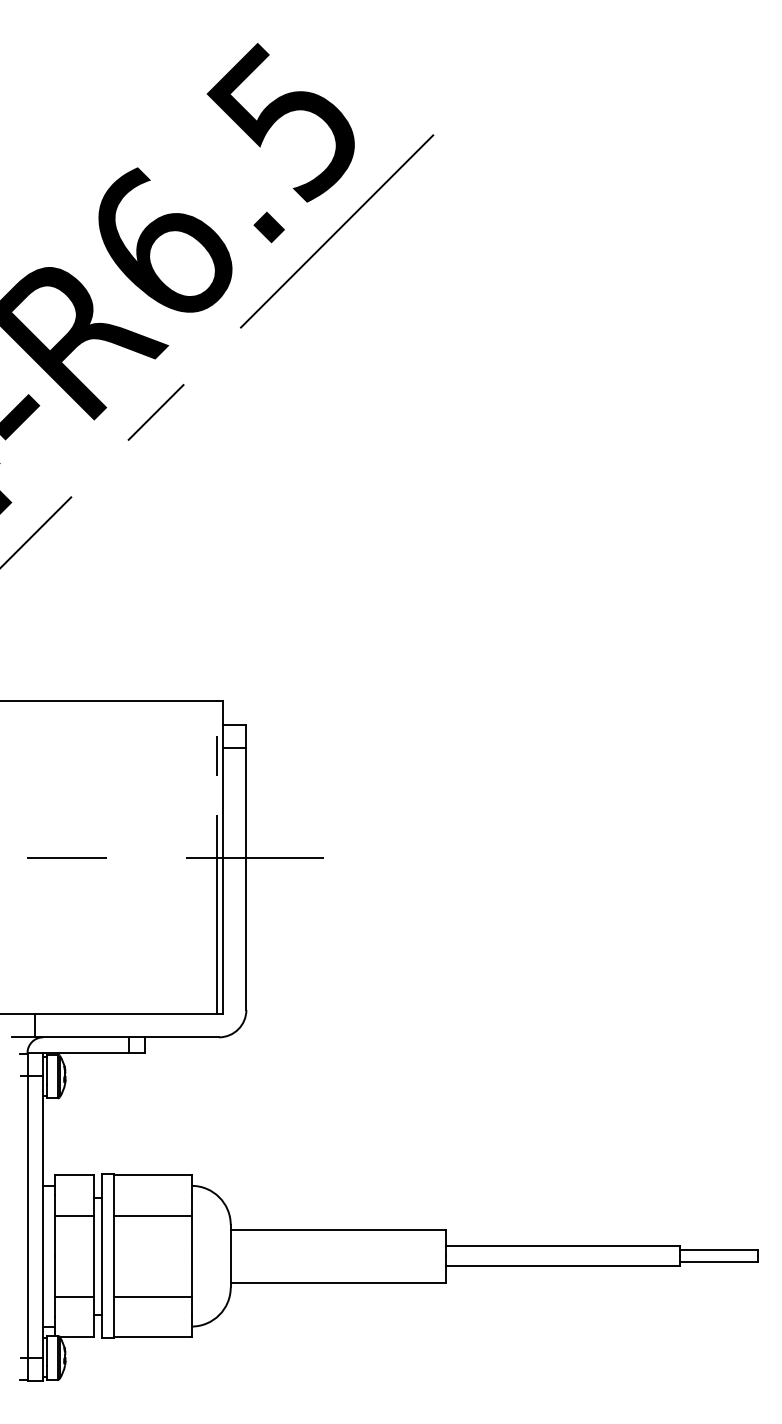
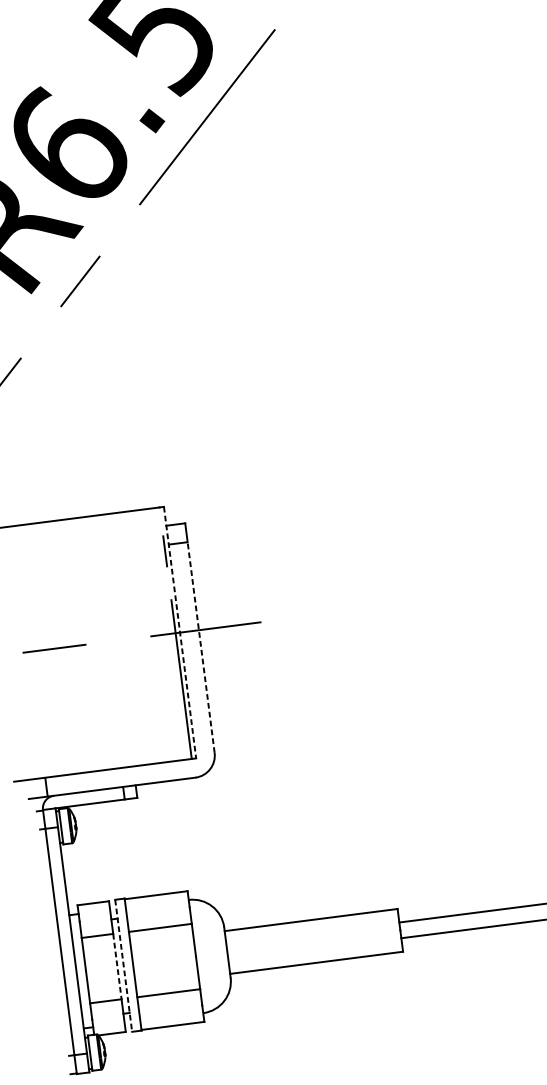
line: (222, 858) -> (179, 633), solid -> dashed
line: (246, 879) -> (201, 647), solid -> dashed
line: (93, 1256) -> (117, 966), solid -> dashed
line: (101, 1256) -> (123, 966), solid -> dashed

